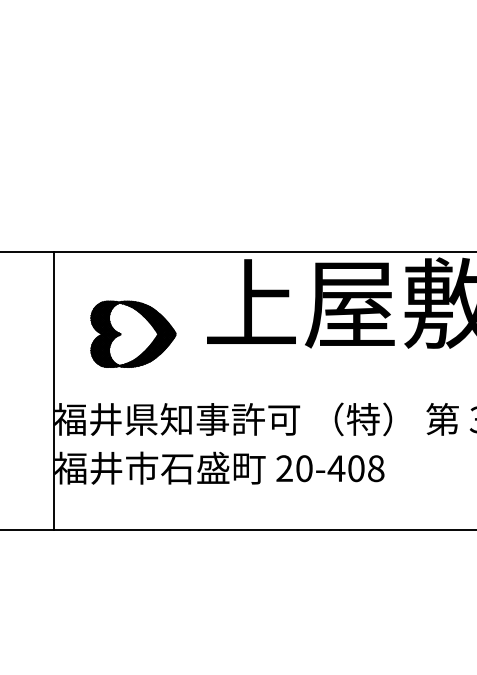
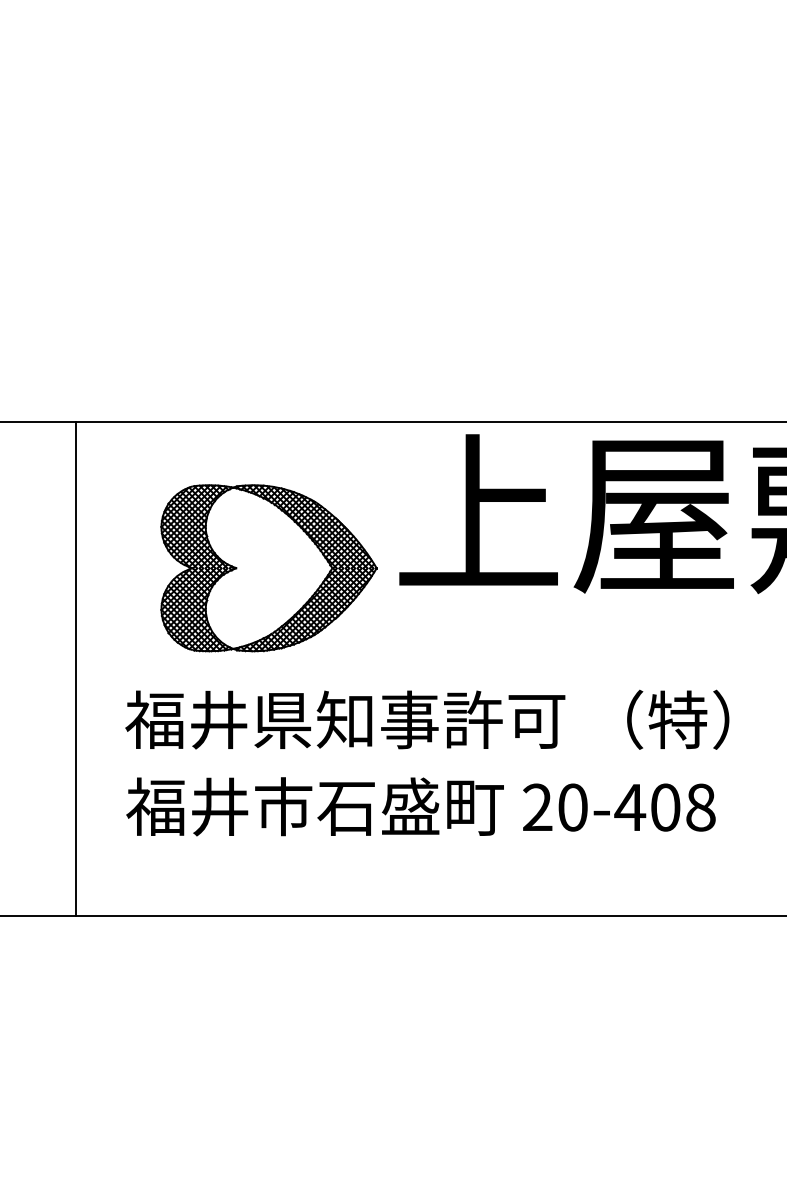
part: (133, 333) -> (268, 566), size x1.43
line: (54, 390) -> (75, 668), moved

